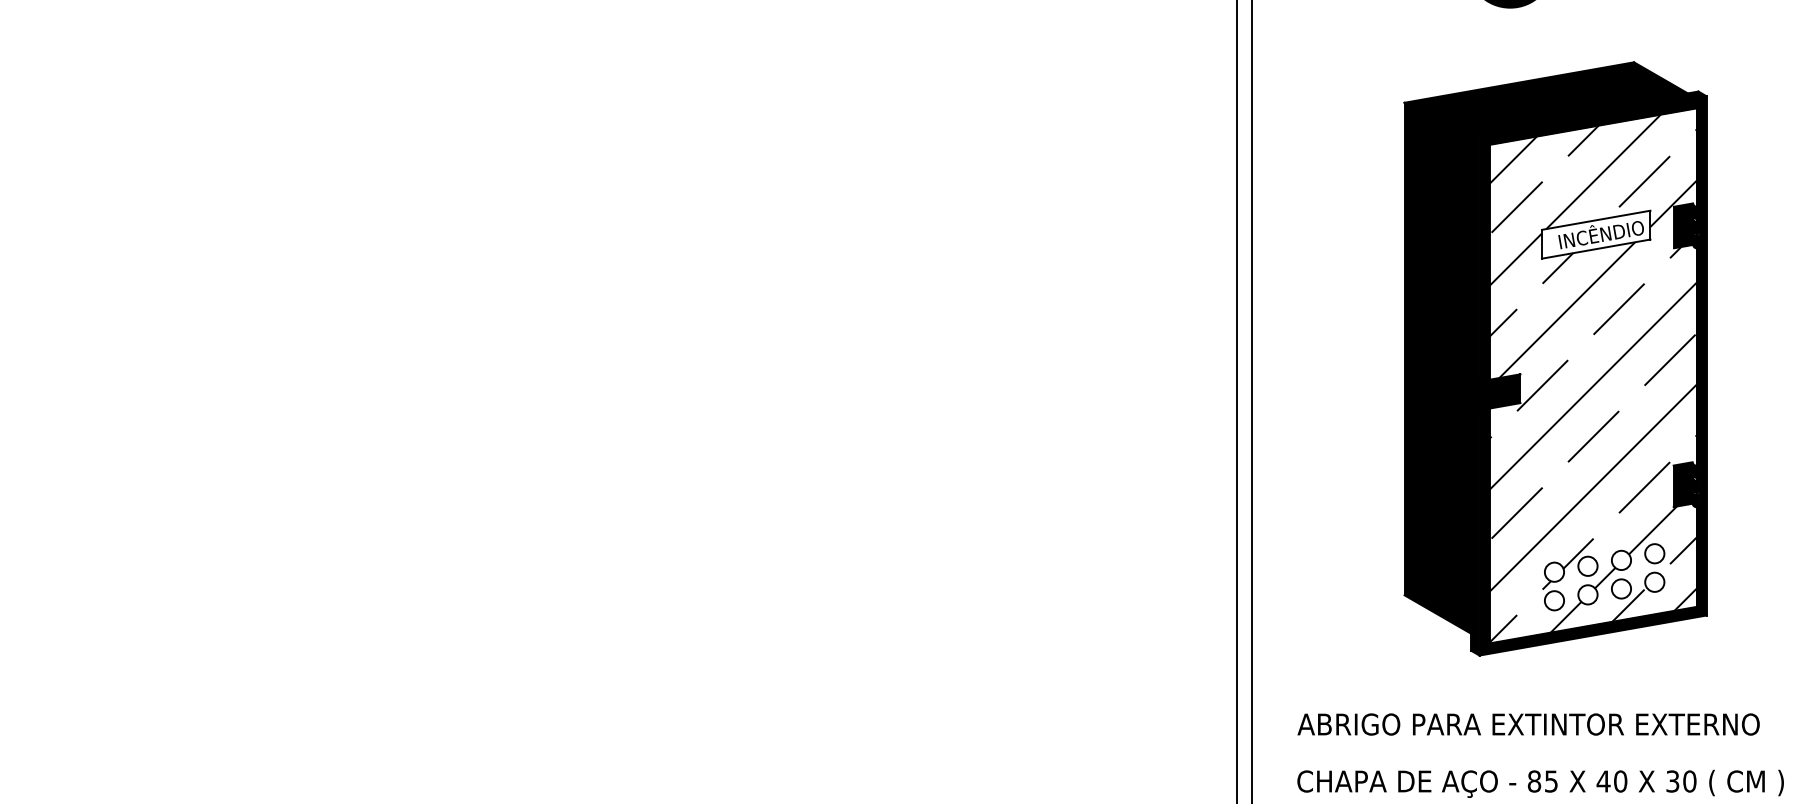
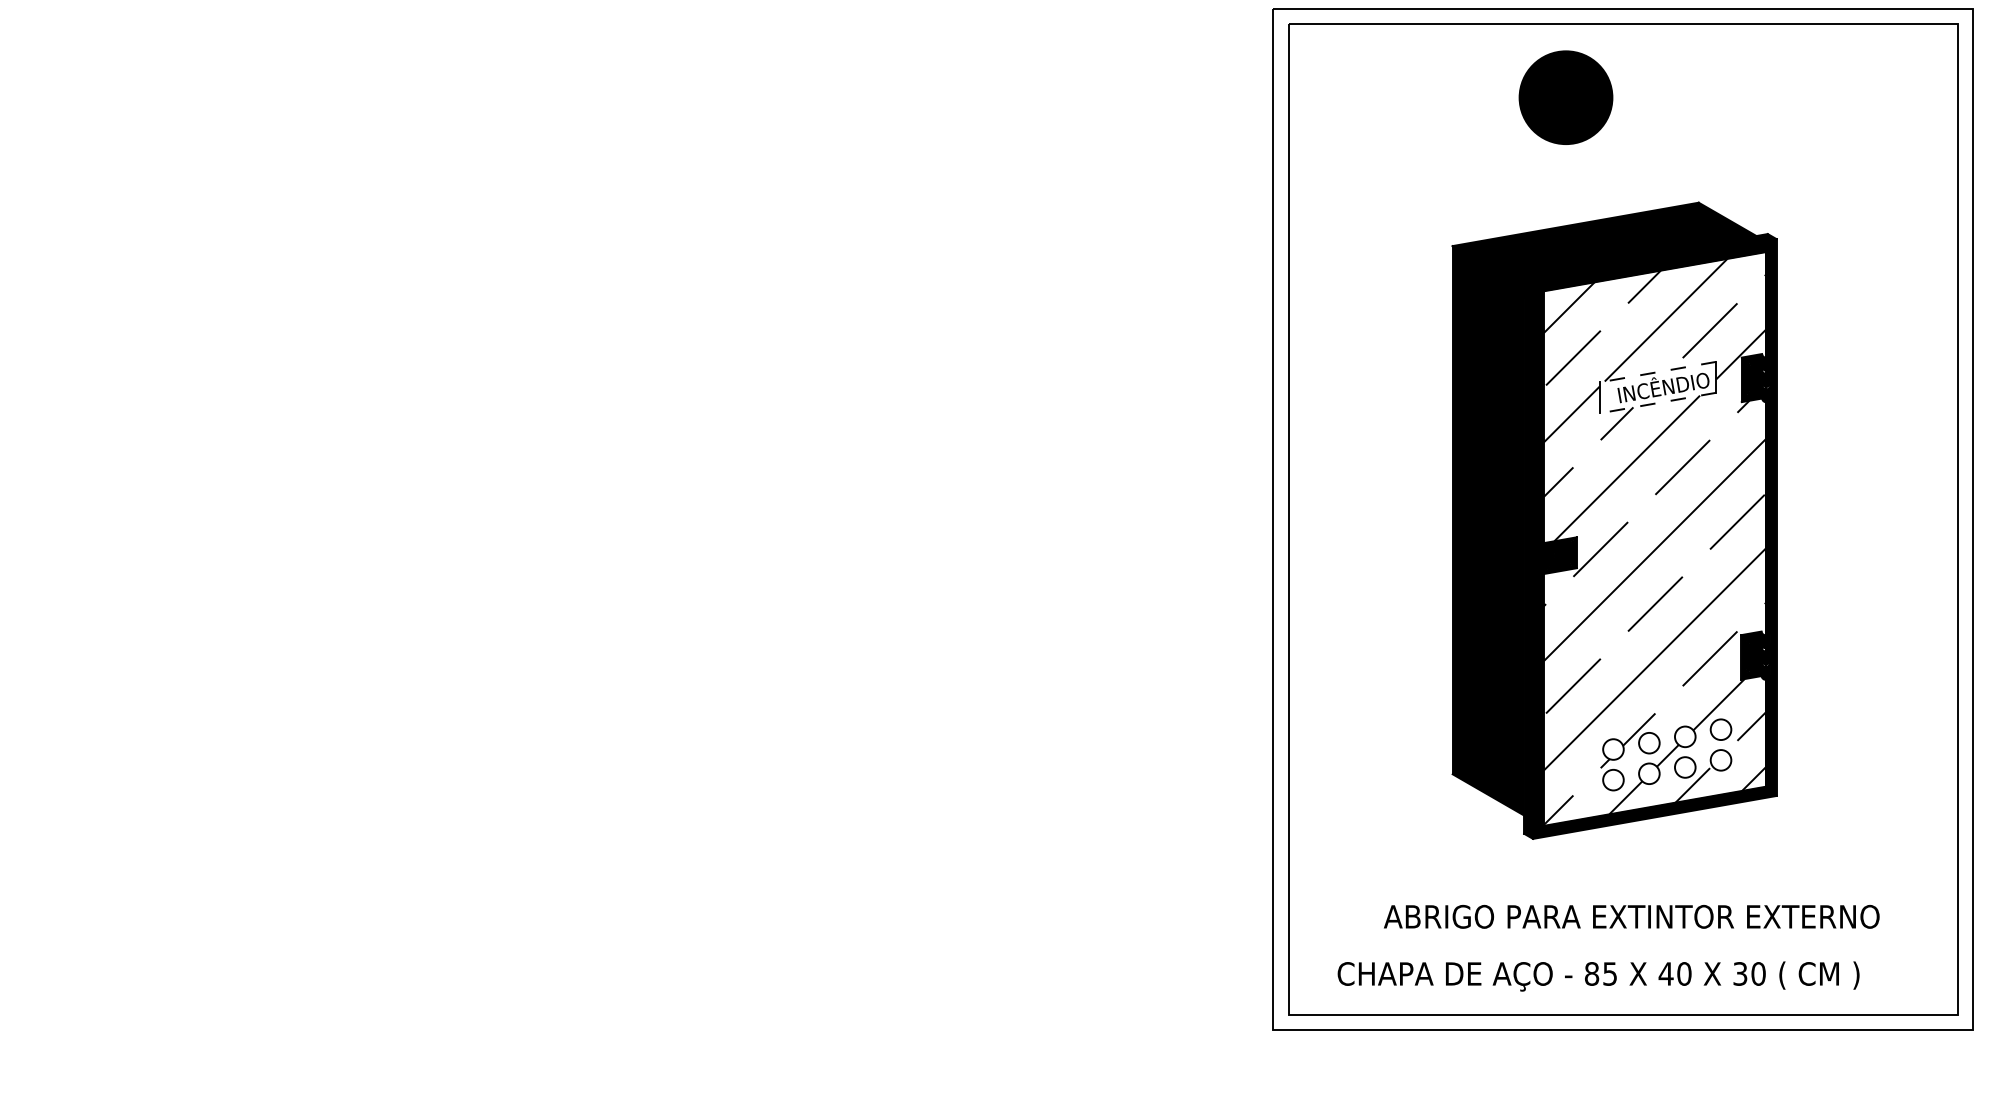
line: (1595, 220) -> (1657, 372), solid -> dashed
line: (1595, 249) -> (1657, 403), solid -> dashed
text: (1528, 724) -> (1631, 916), moved

